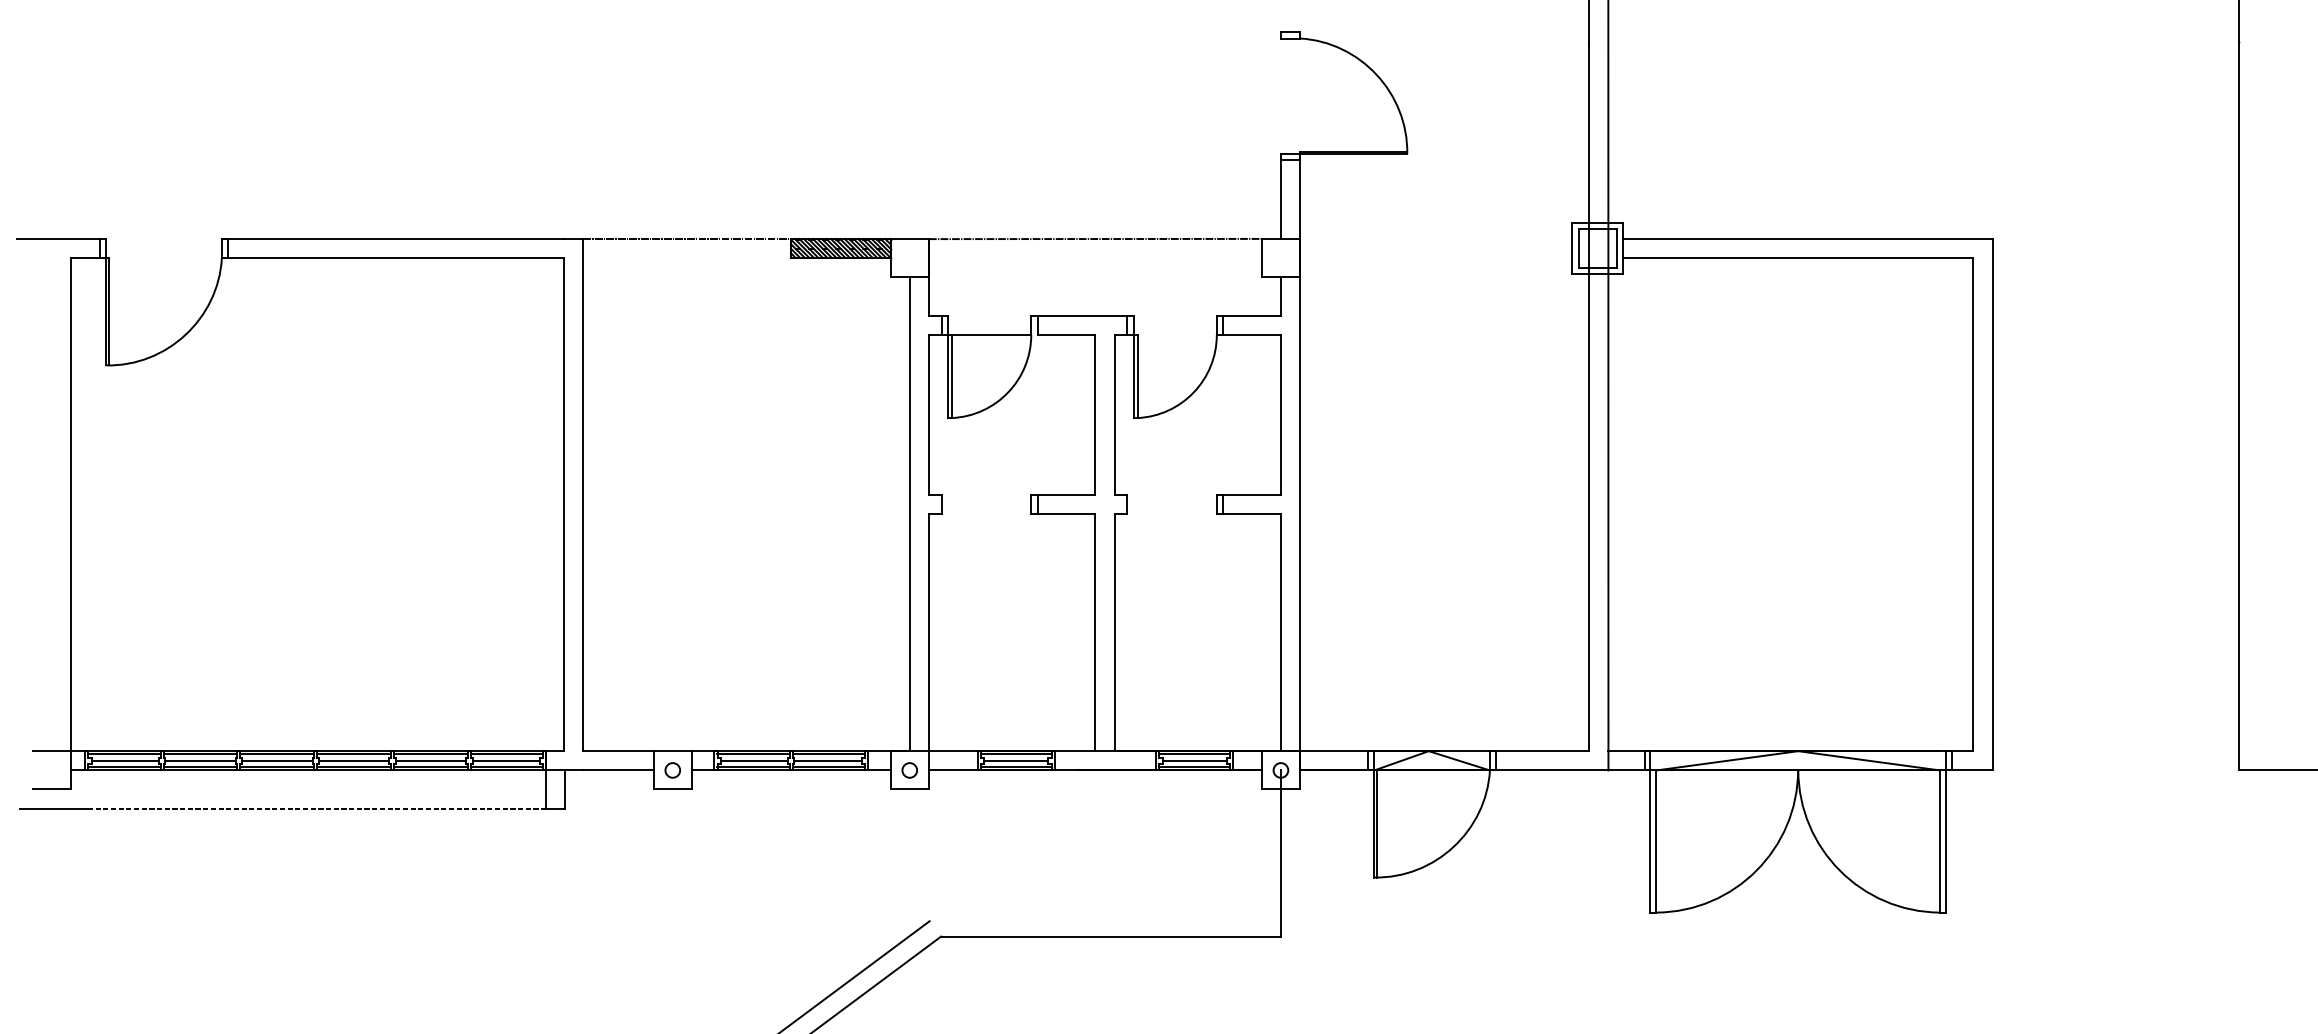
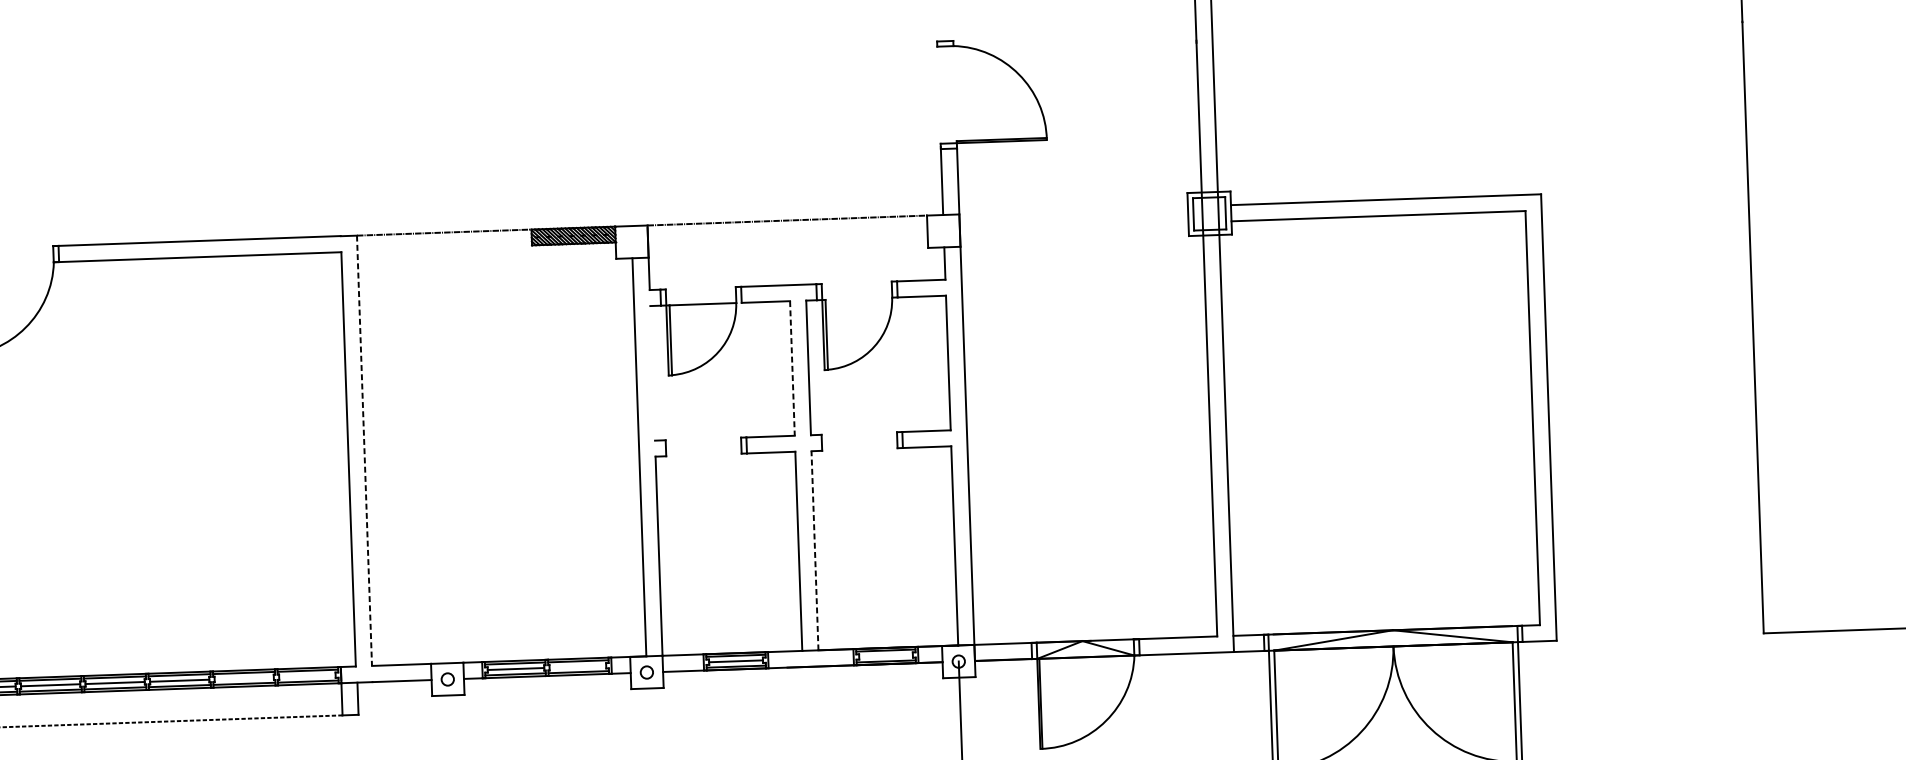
line: (929, 414) -> (653, 372), removed
line: (1095, 415) -> (792, 368), solid -> dashed
line: (583, 495) -> (364, 451), solid -> dashed
line: (1114, 632) -> (814, 550), solid -> dashed
line: (430, 760) -> (243, 678), removed
line: (505, 760) -> (306, 676), removed
line: (827, 760) -> (577, 666), removed
line: (1194, 760) -> (885, 655), removed

